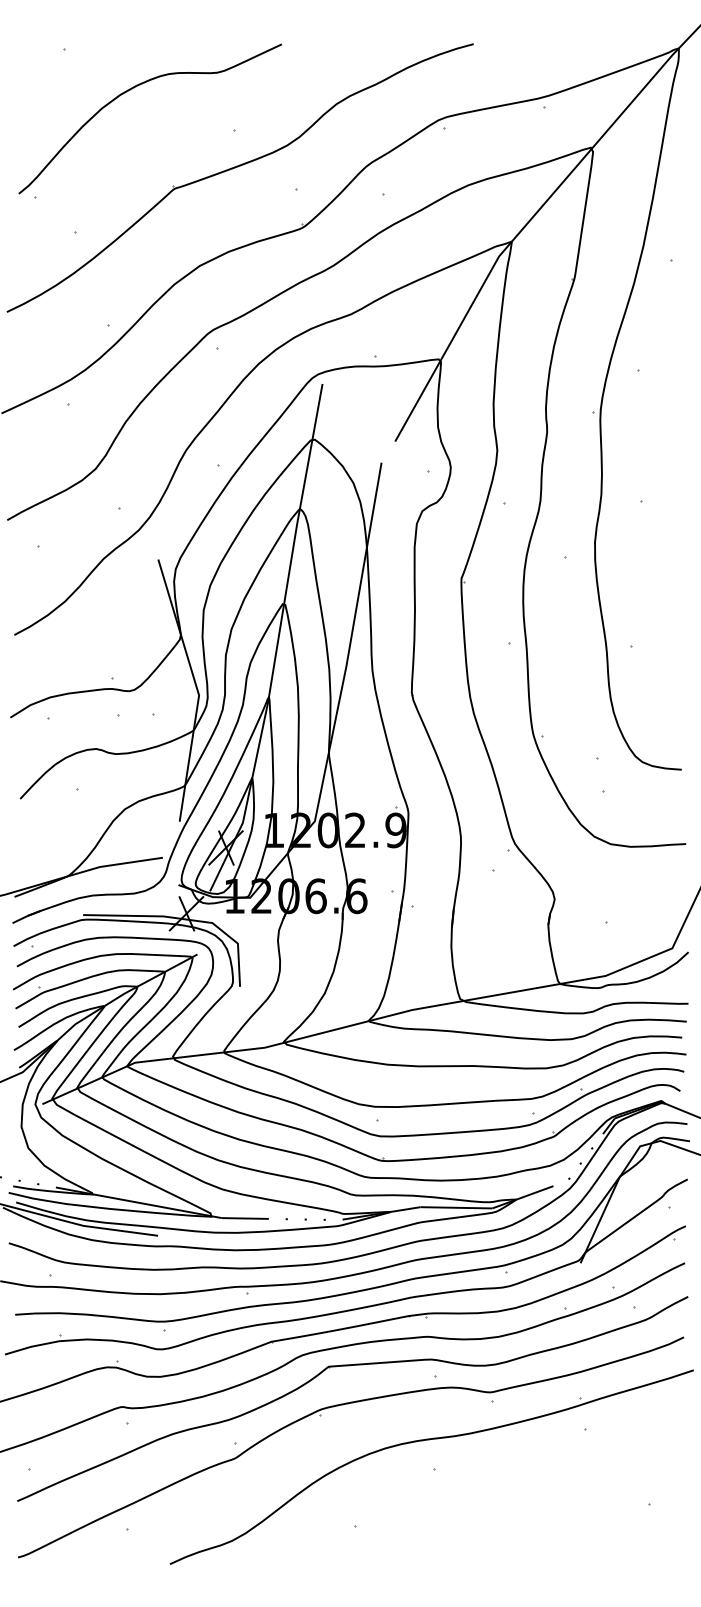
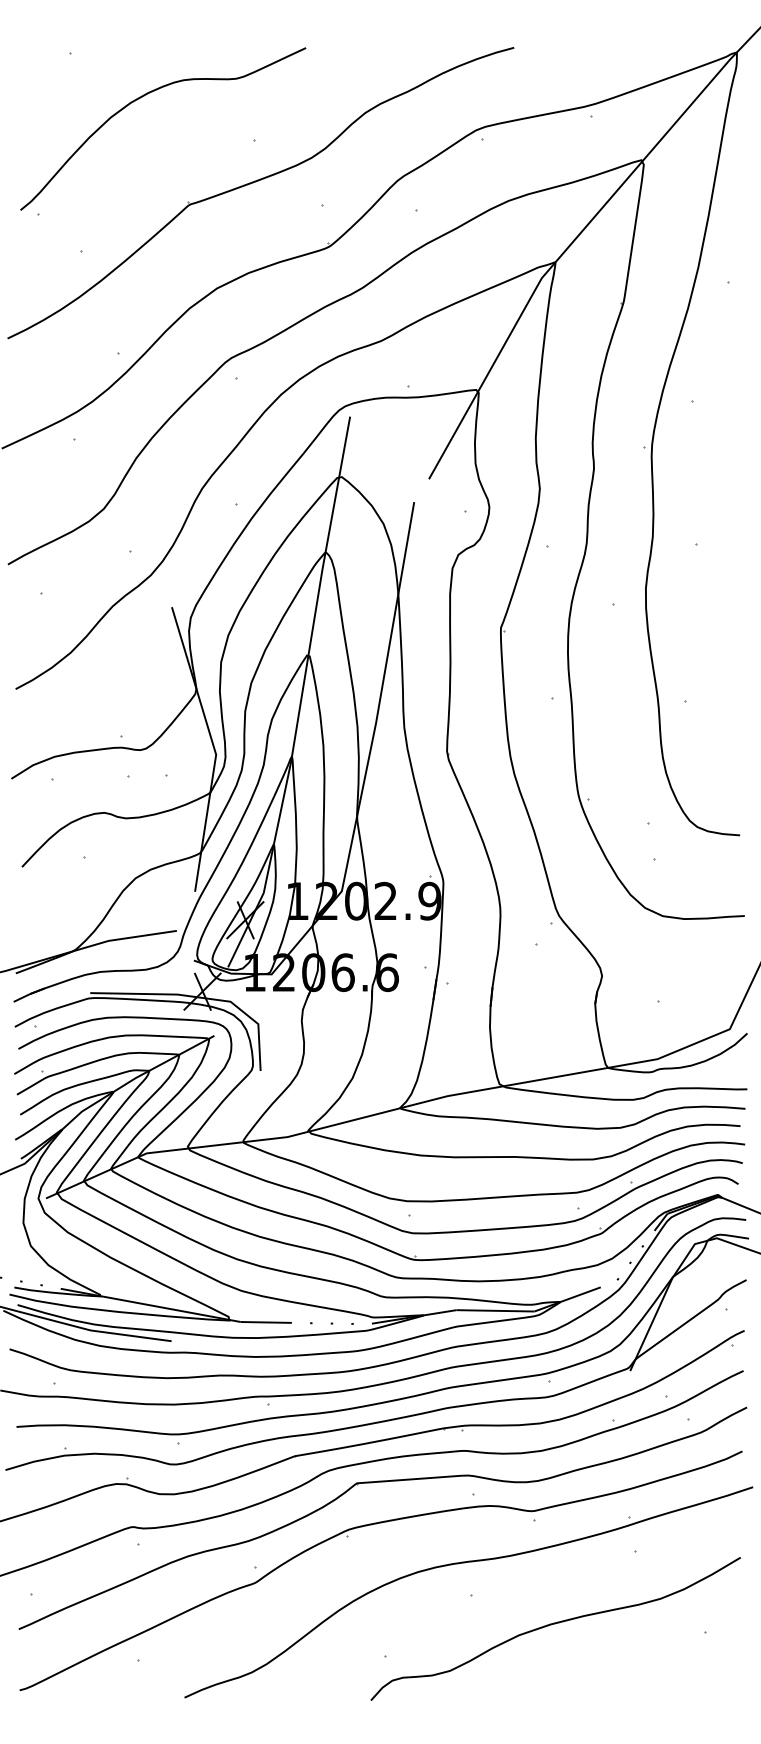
curve: (511, 1496) -> (555, 1624), added

